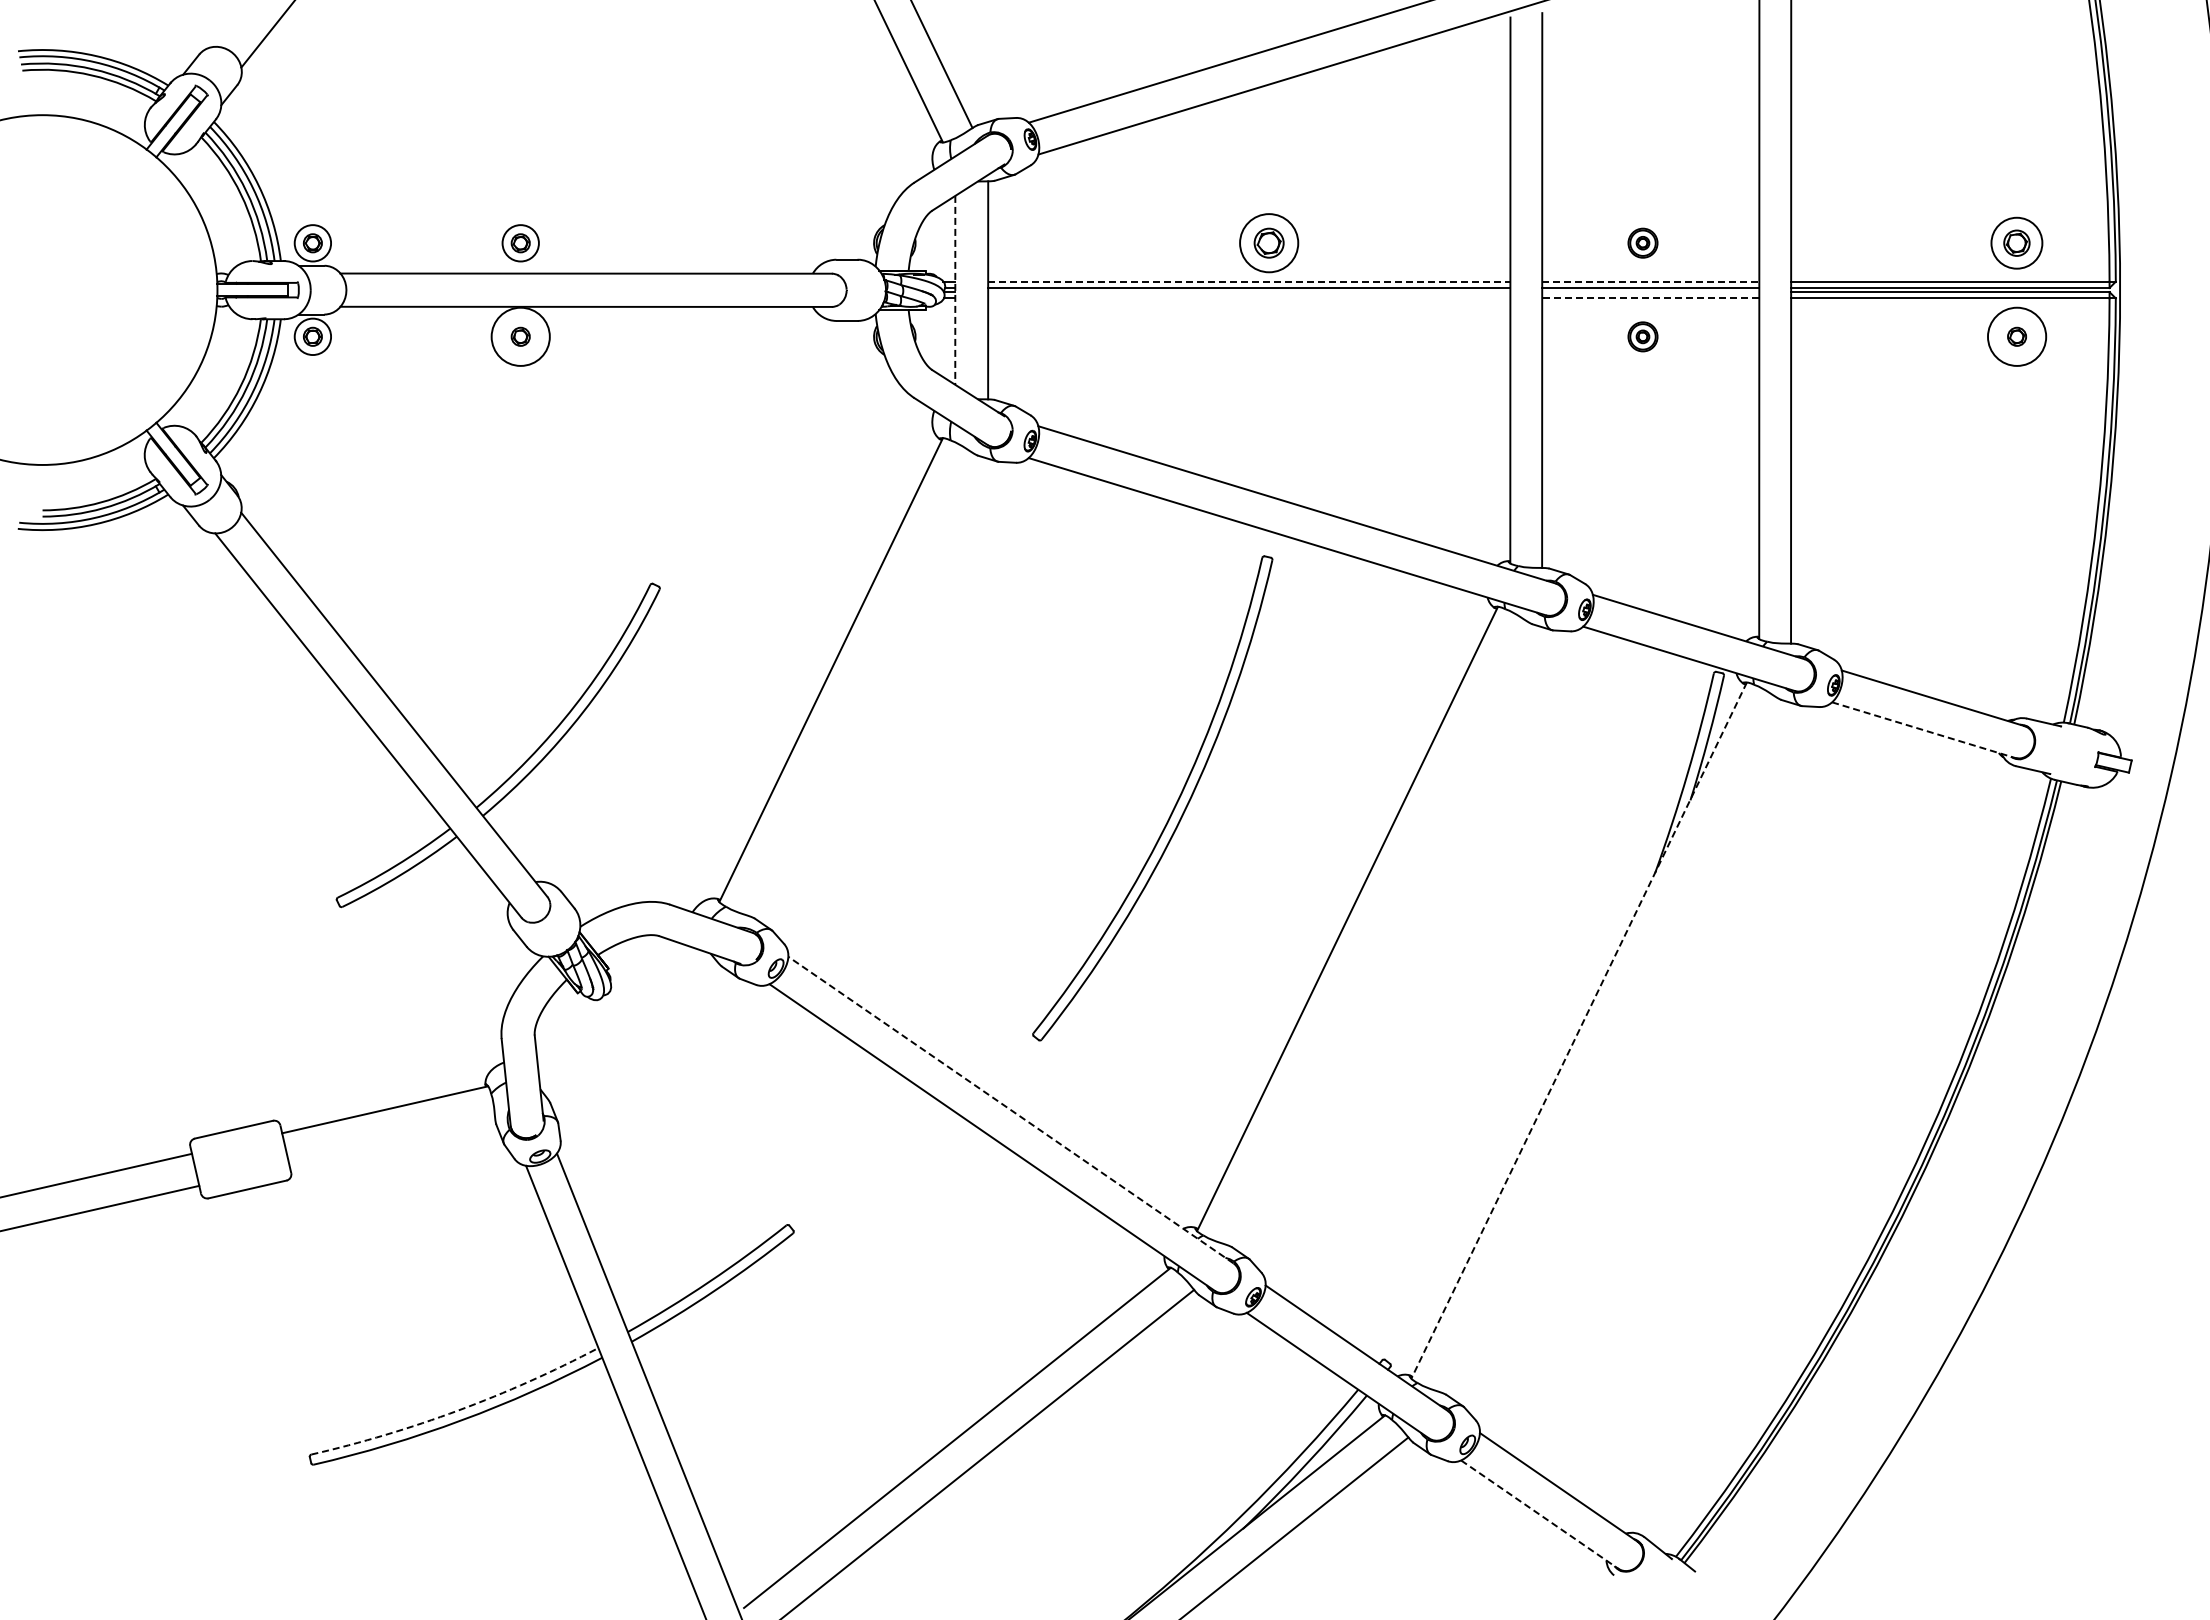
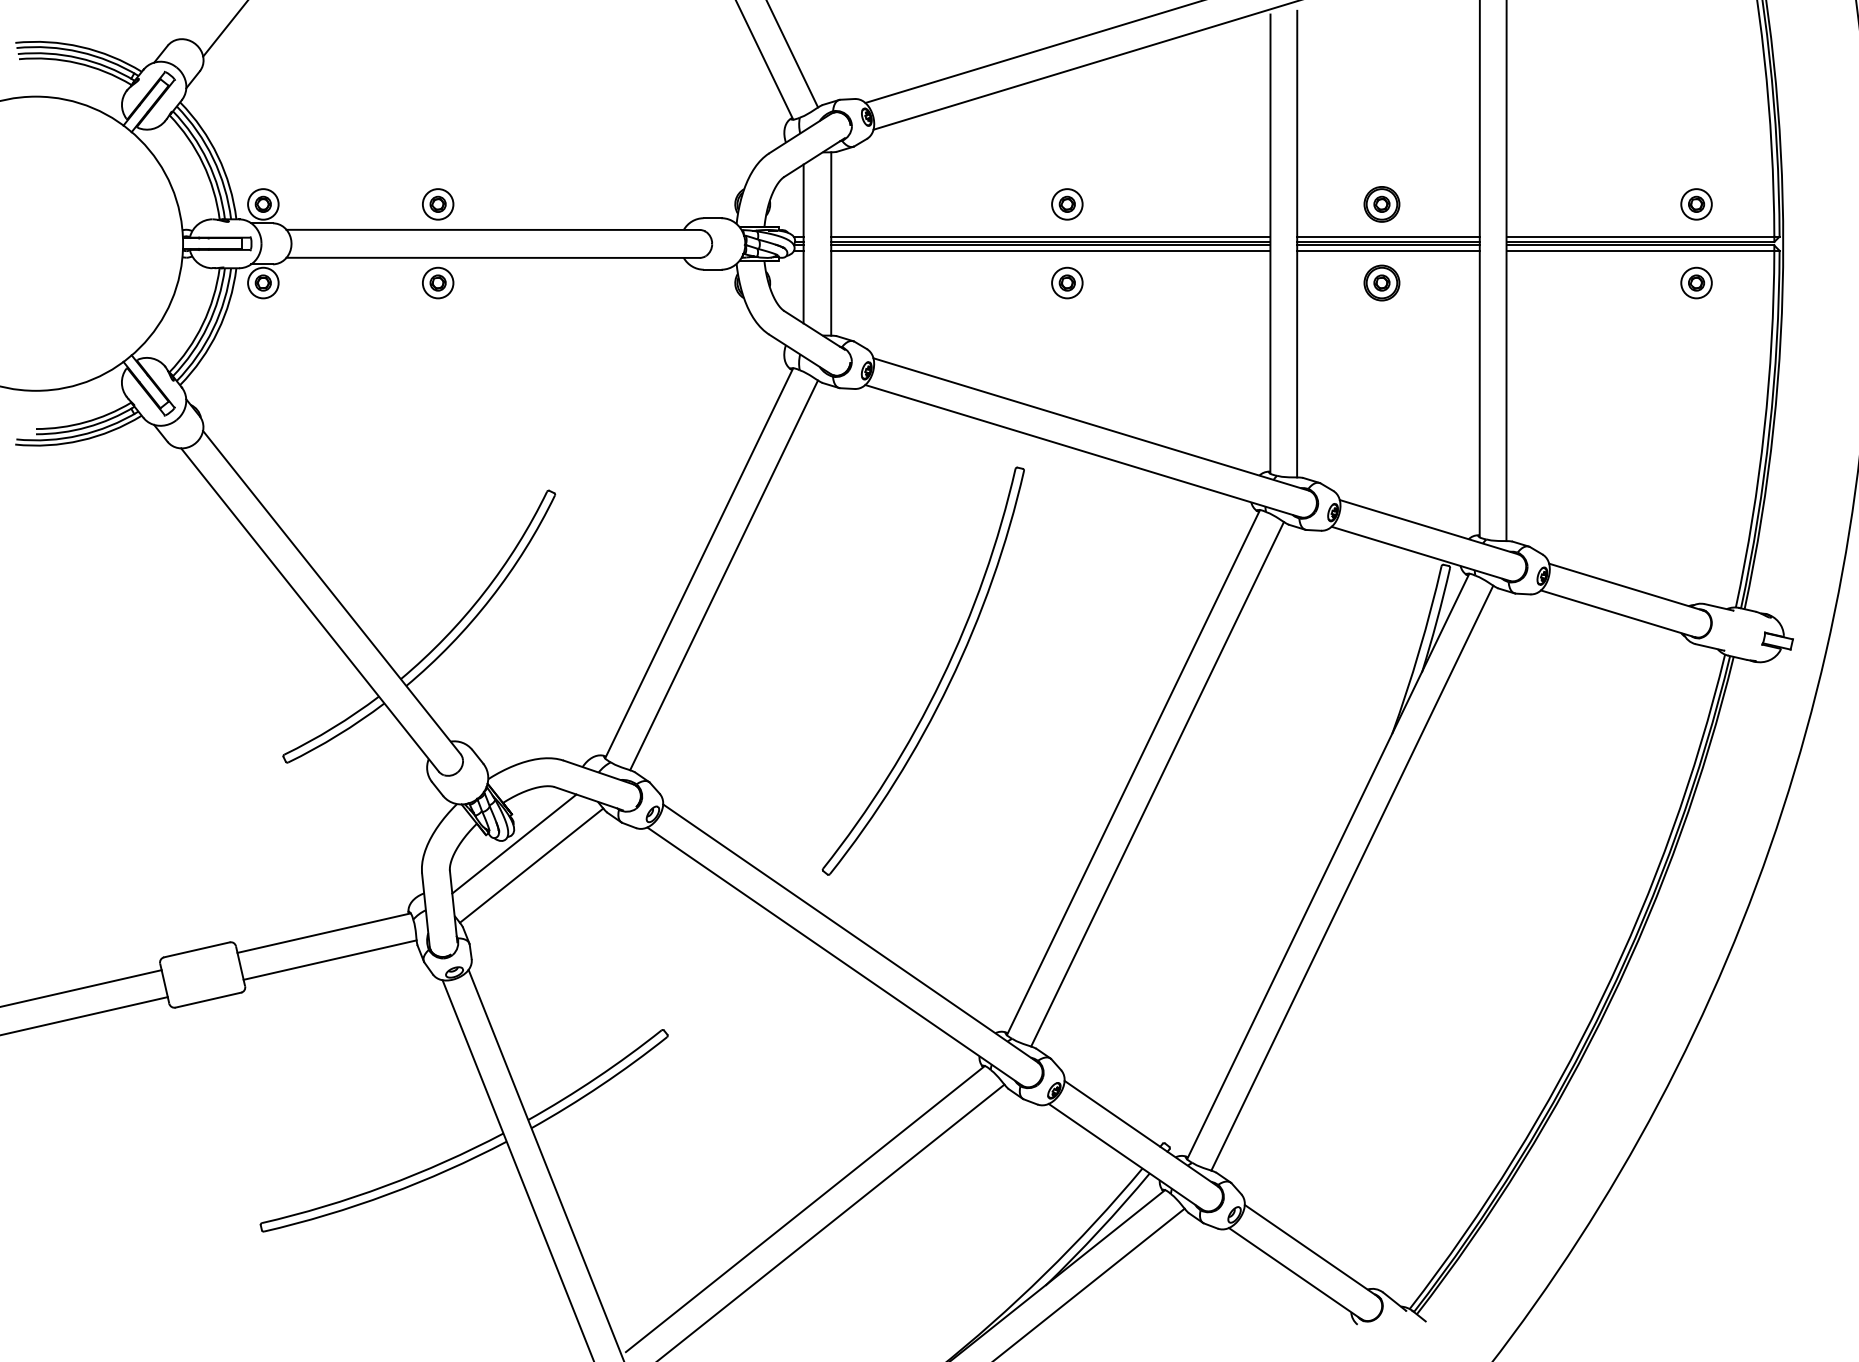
part: (1642, 242) -> (1381, 203), size x1.43
part: (1268, 243) -> (1067, 204), size x0.62
part: (2017, 243) -> (1696, 204), size x0.71
line: (1249, 281) -> (1051, 236), dashed -> solid
line: (1650, 281) -> (1388, 236), dashed -> solid
line: (955, 290) -> (803, 244), dashed -> solid
line: (1249, 292) -> (1051, 245), added
line: (1650, 292) -> (1388, 245), added
line: (1249, 298) -> (1051, 250), added
line: (1650, 298) -> (1388, 250), dashed -> solid
circle: (520, 336) -> (437, 282), size x0.62
part: (1268, 336) -> (1067, 282), added
part: (1642, 336) -> (1381, 282), size x1.43
circle: (2016, 336) -> (1696, 282), size x0.62
line: (860, 684) -> (723, 575), added
line: (1923, 730) -> (1617, 614), dashed -> solid
part: (1172, 809) -> (940, 680), moved
line: (1375, 932) -> (1156, 784), added
line: (611, 1003) -> (514, 843), added
line: (631, 1029) -> (531, 865), added
line: (1578, 1031) -> (1327, 867), dashed -> solid
line: (1607, 1044) -> (1352, 878), added
line: (1010, 1109) -> (850, 932), dashed -> solid
line: (392, 1141) -> (330, 959), added
arc: (458, 1410) -> (385, 1186), dashed -> solid
line: (1540, 1514) -> (1295, 1273), dashed -> solid

